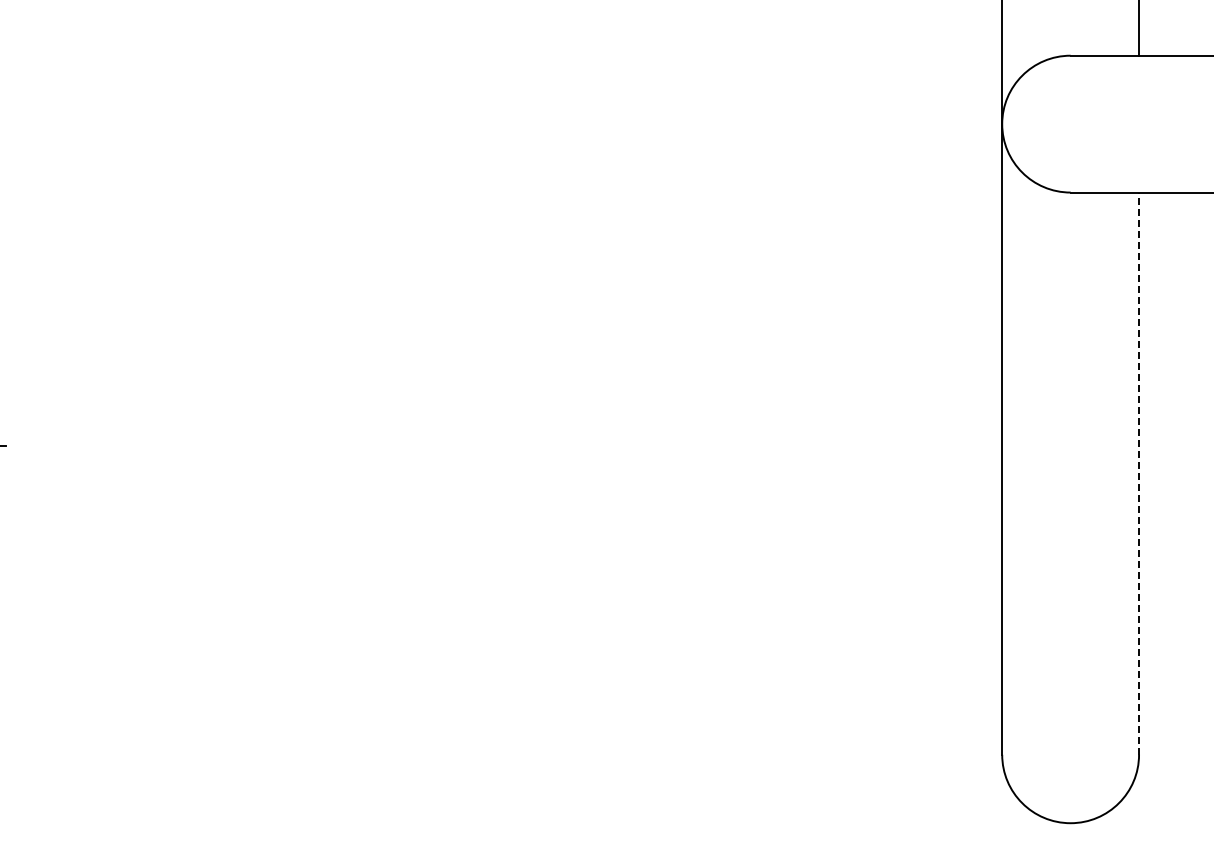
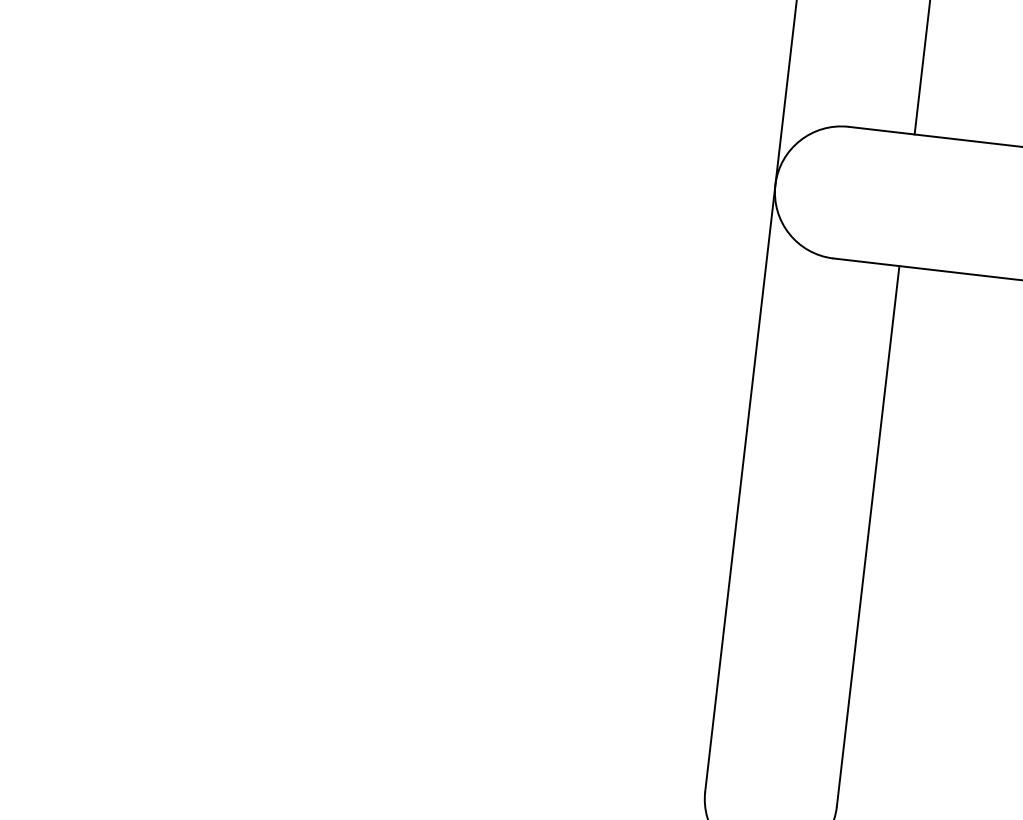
line: (1139, 473) -> (868, 536), dashed -> solid

